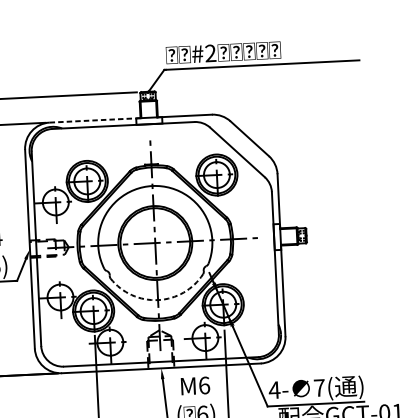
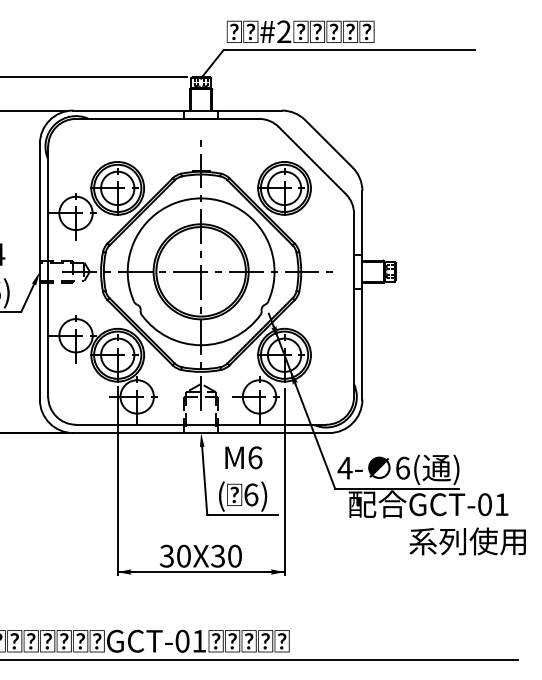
line: (95, 120) -> (131, 110), dashed -> solid
arc: (158, 300) -> (201, 345), dashed -> solid
text: (319, 387) -> (402, 467), 7( -> 6(

